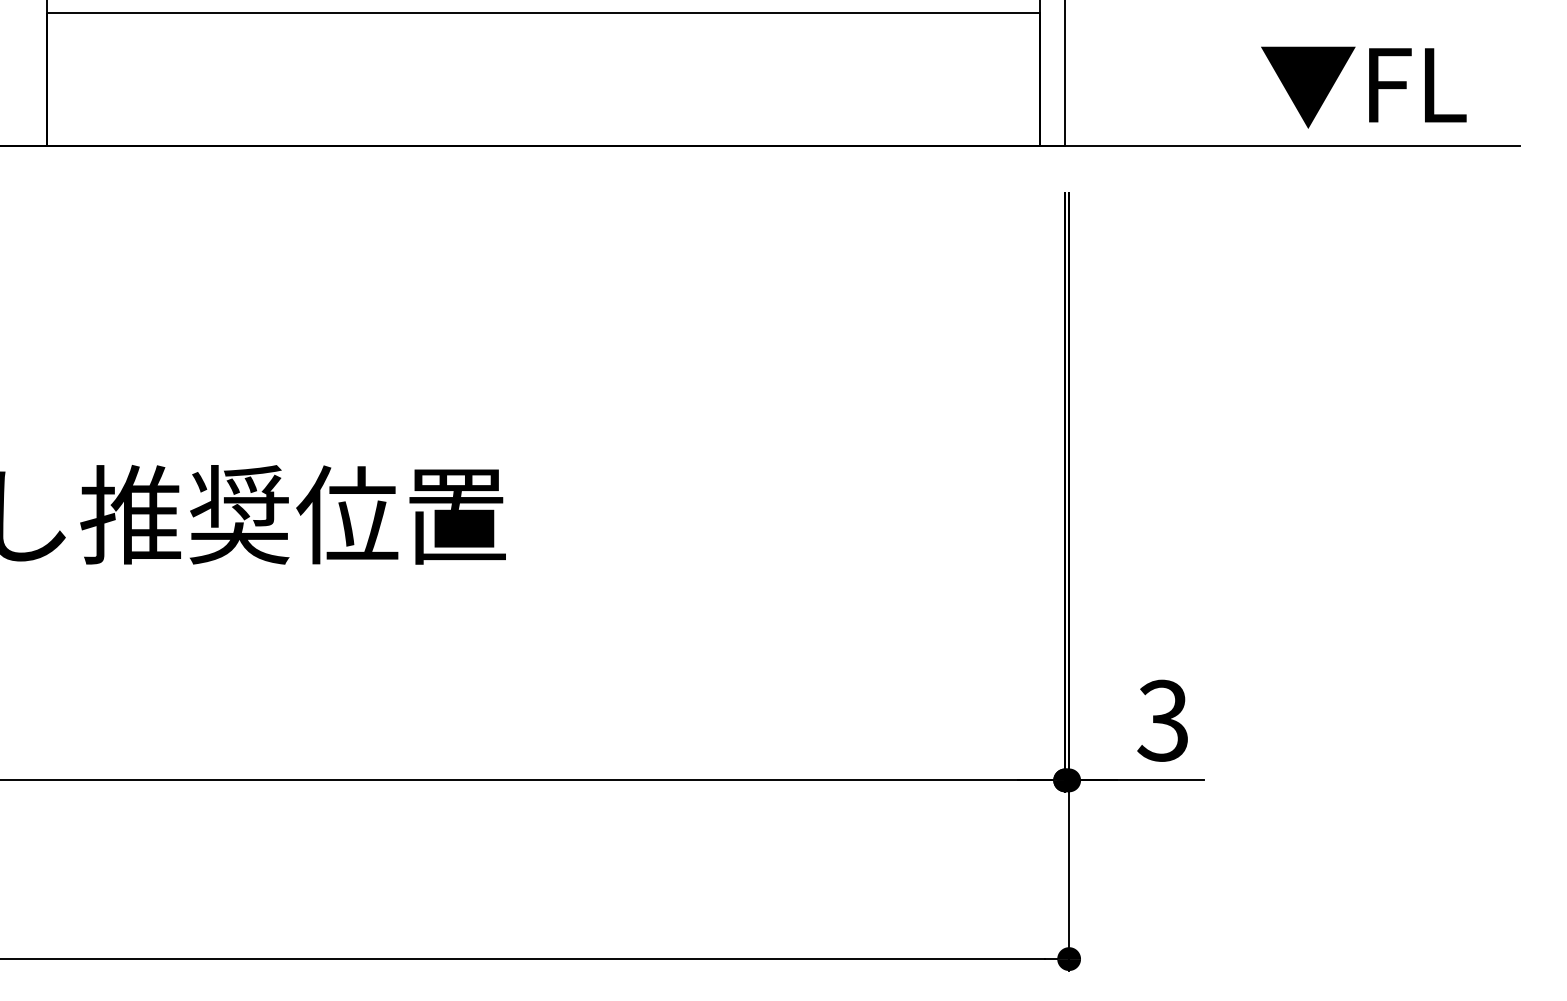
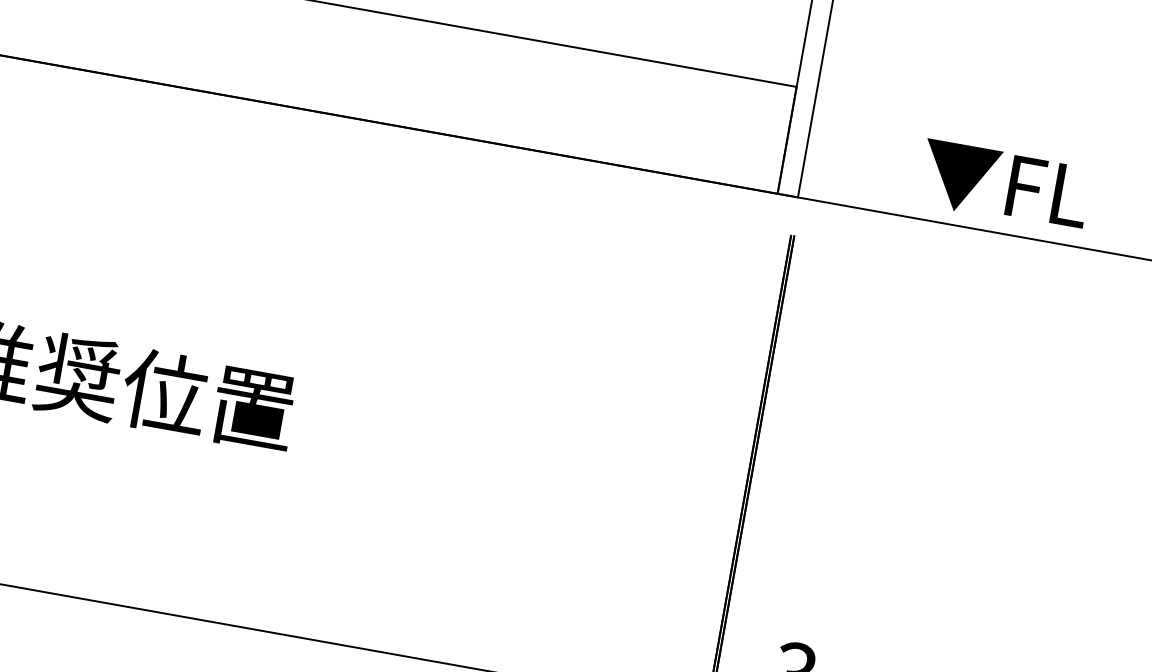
text: (1363, 87) -> (1004, 185), moved

